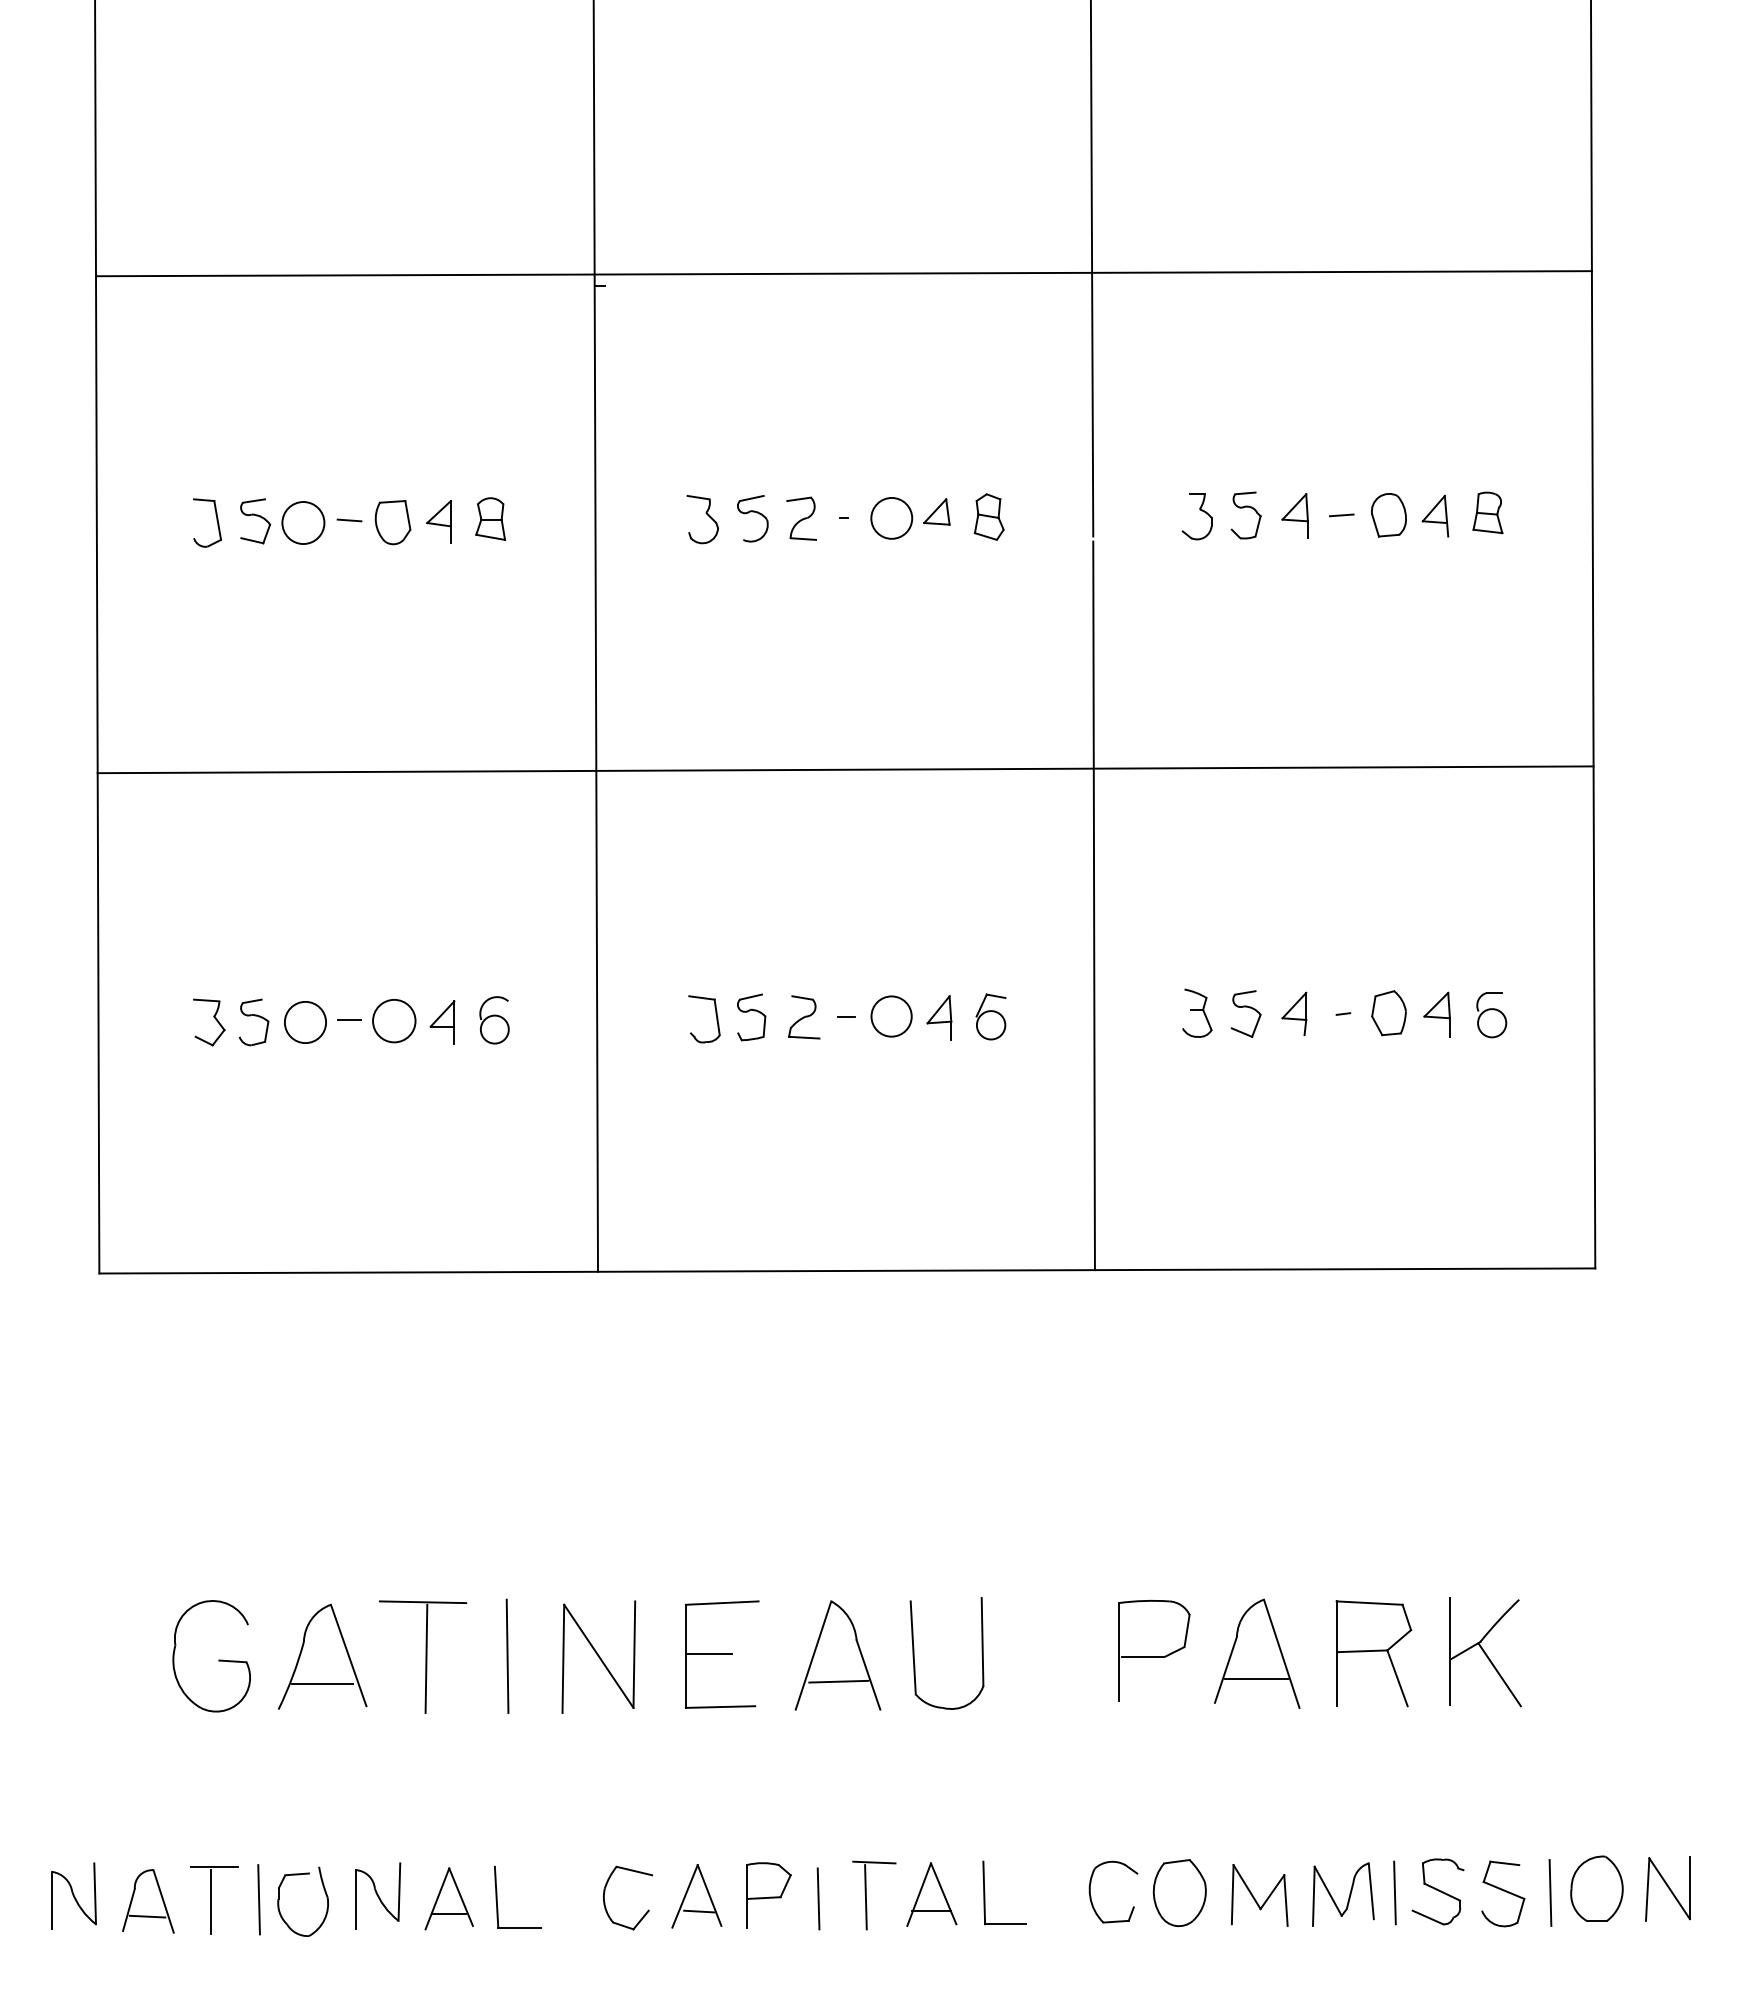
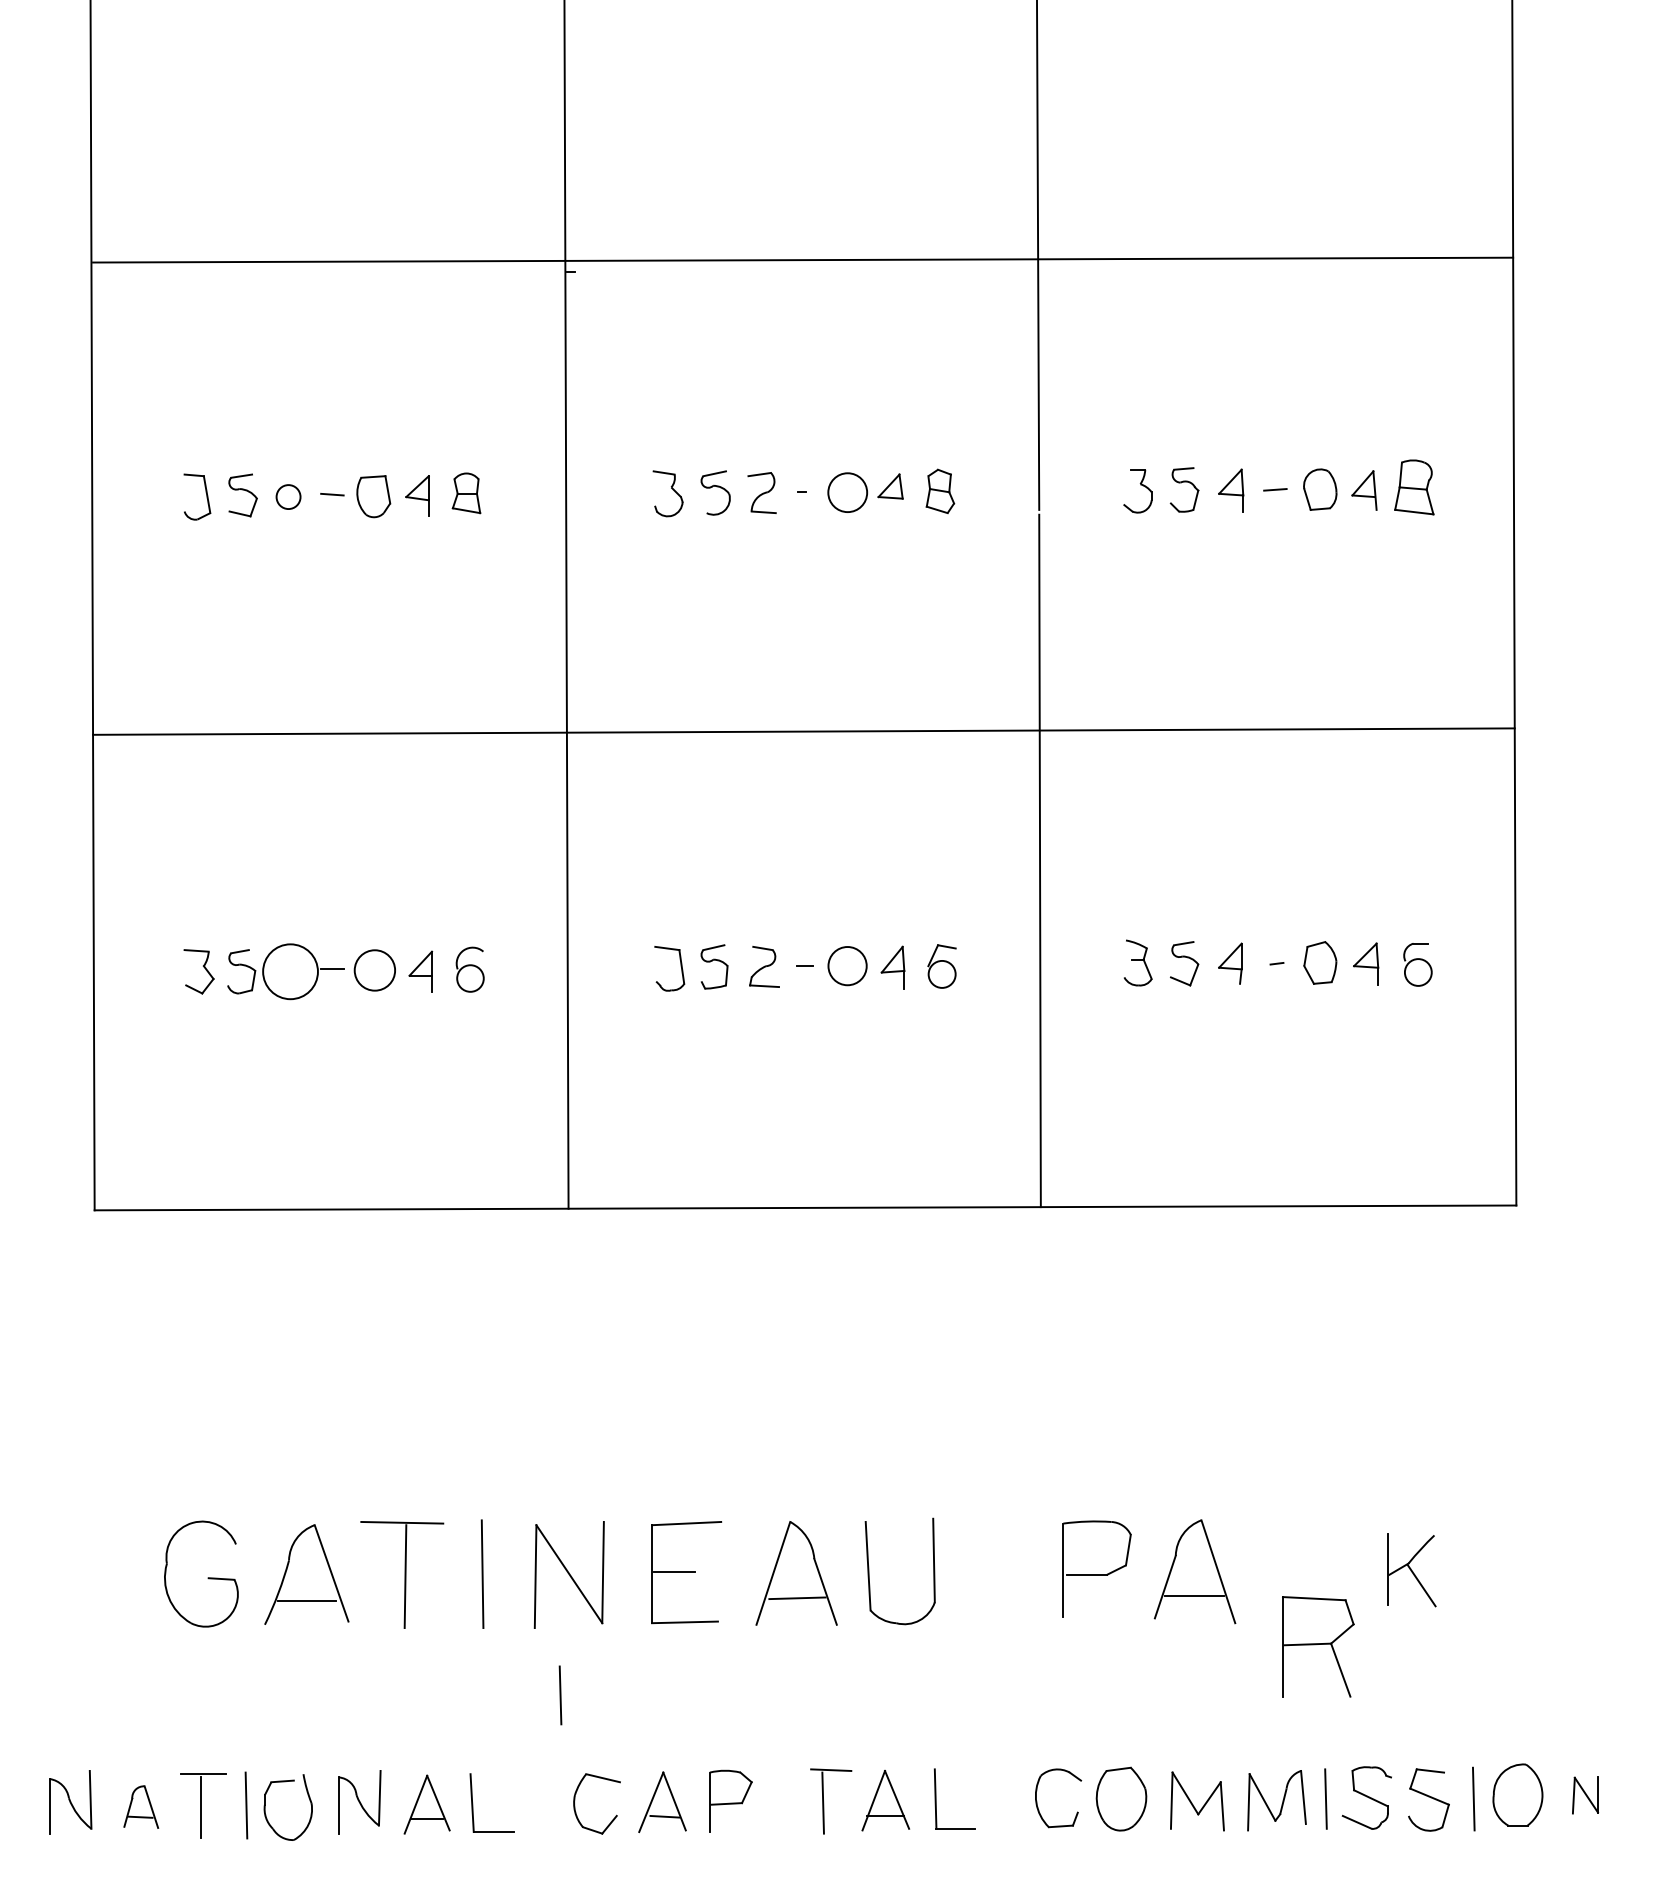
part: (1487, 512) -> (1413, 487), size x1.4
circle: (303, 523) -> (288, 497), size x0.6
circle: (305, 1022) -> (290, 971), size x1.4
part: (1485, 1652) -> (1412, 1570), size x0.7
part: (1373, 1653) -> (1317, 1646), moved
part: (1667, 1888) -> (1584, 1794), size x0.6
line: (818, 1898) -> (560, 1695), moved
part: (148, 1901) -> (141, 1807), size x0.7

